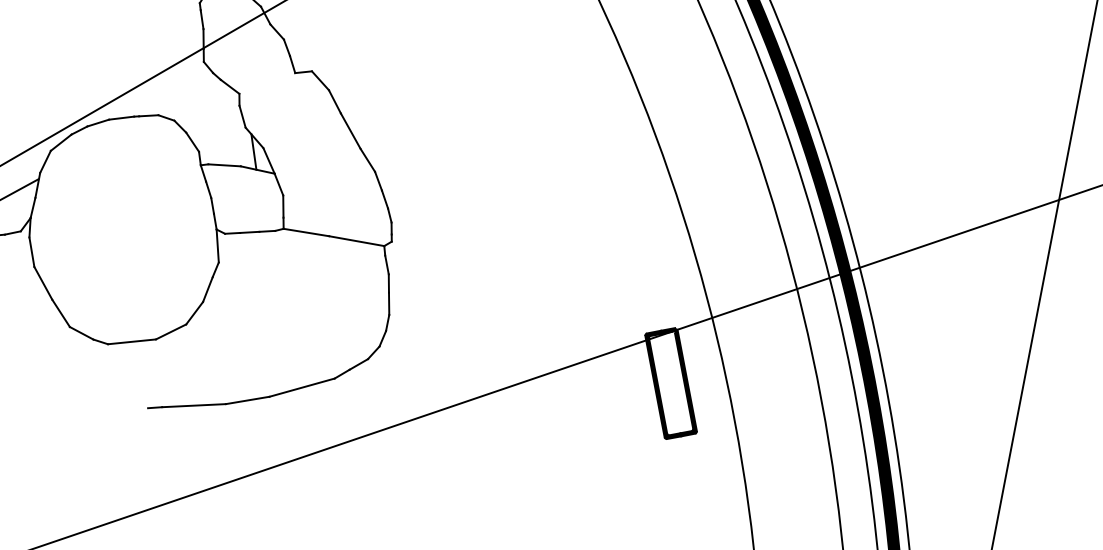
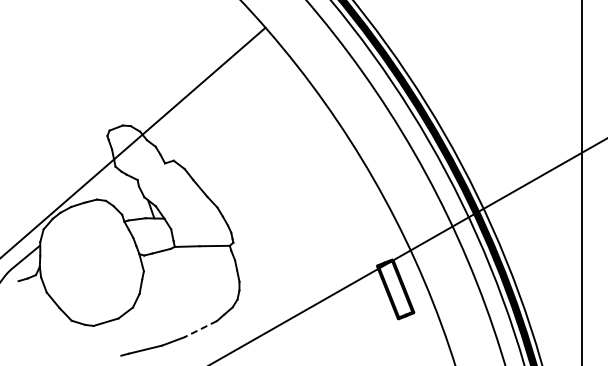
line: (301, 388) -> (200, 329), solid -> dashed

